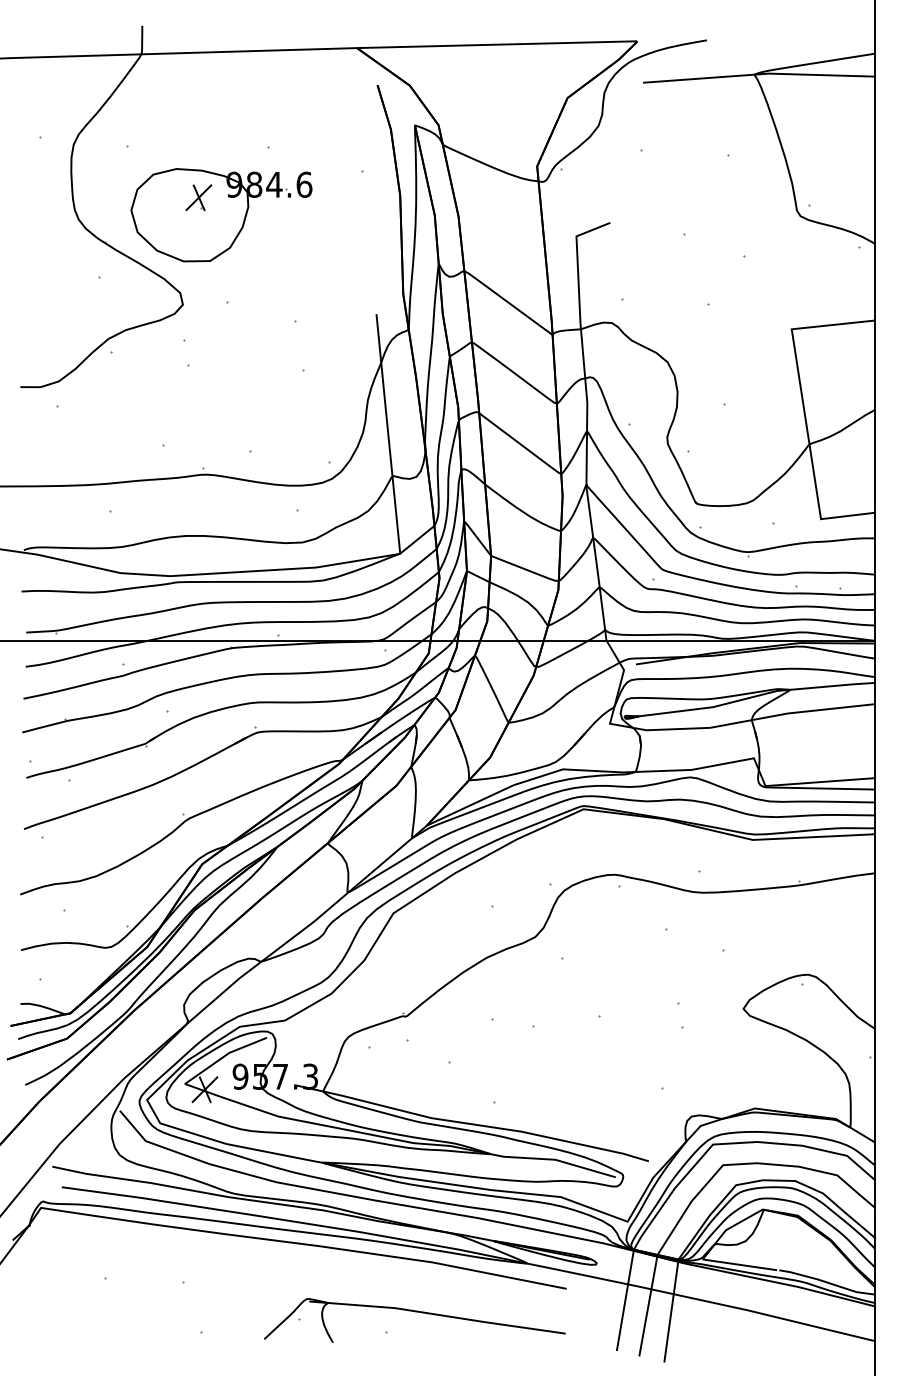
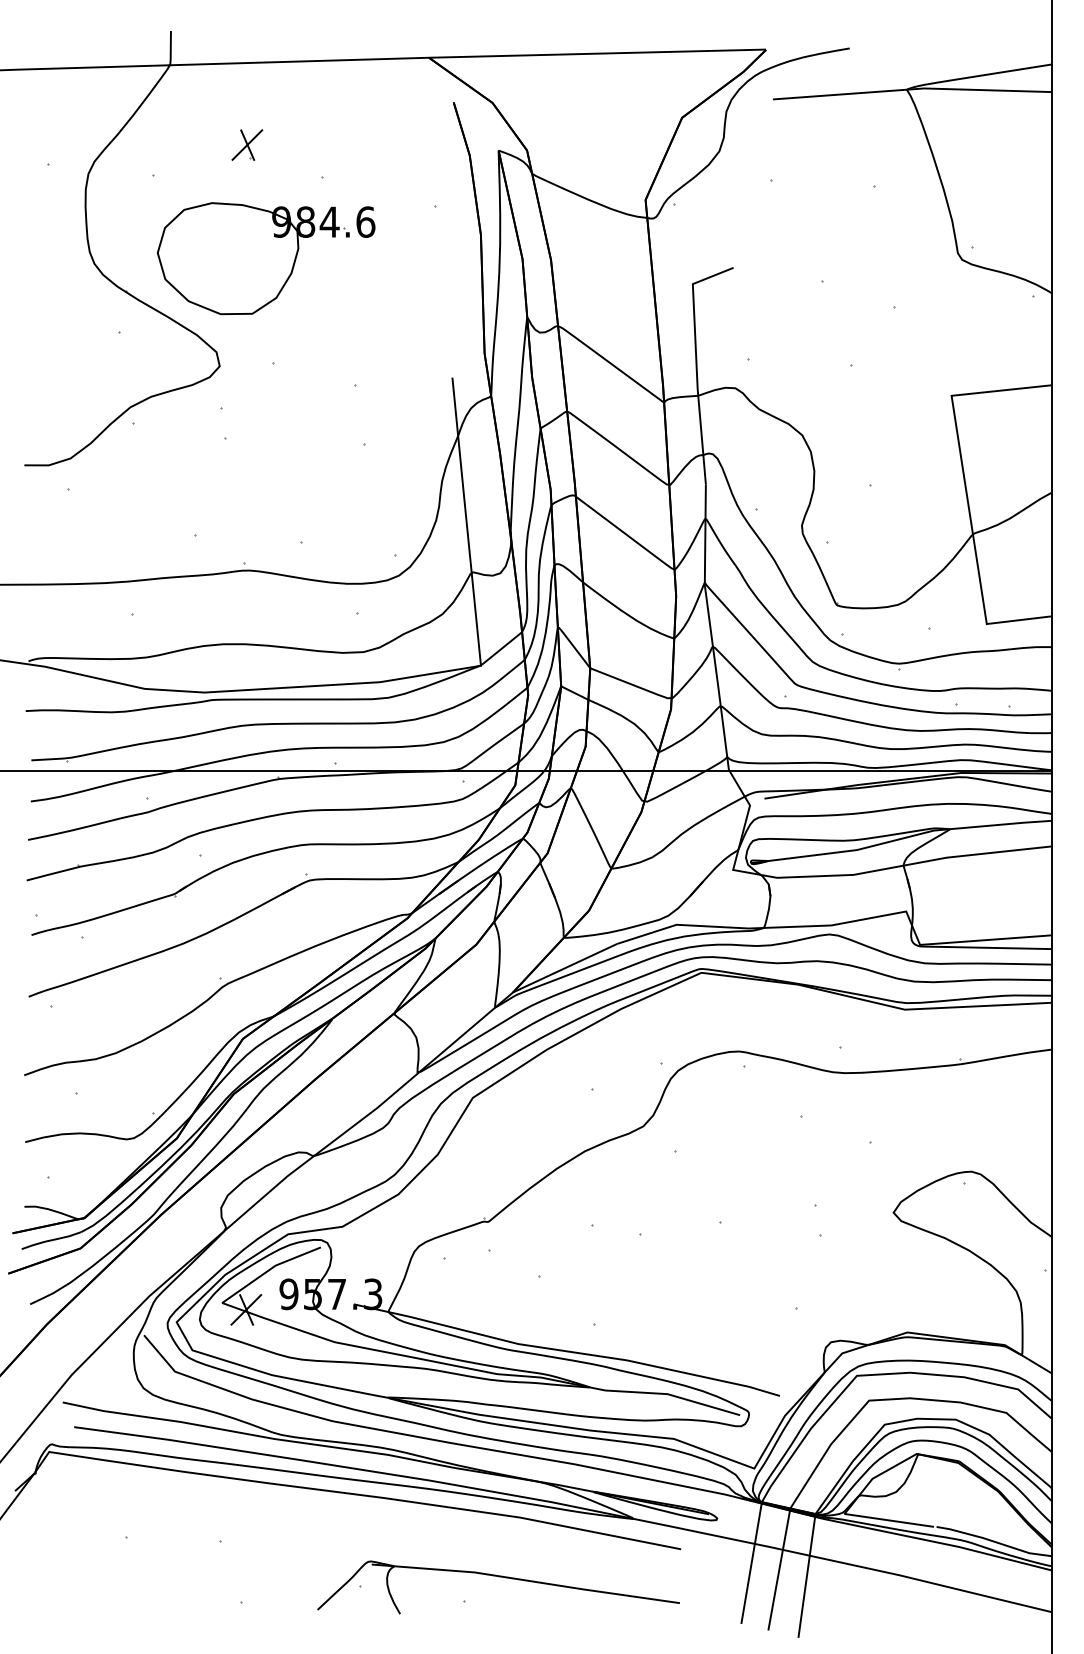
part: (198, 197) -> (246, 144), moved

